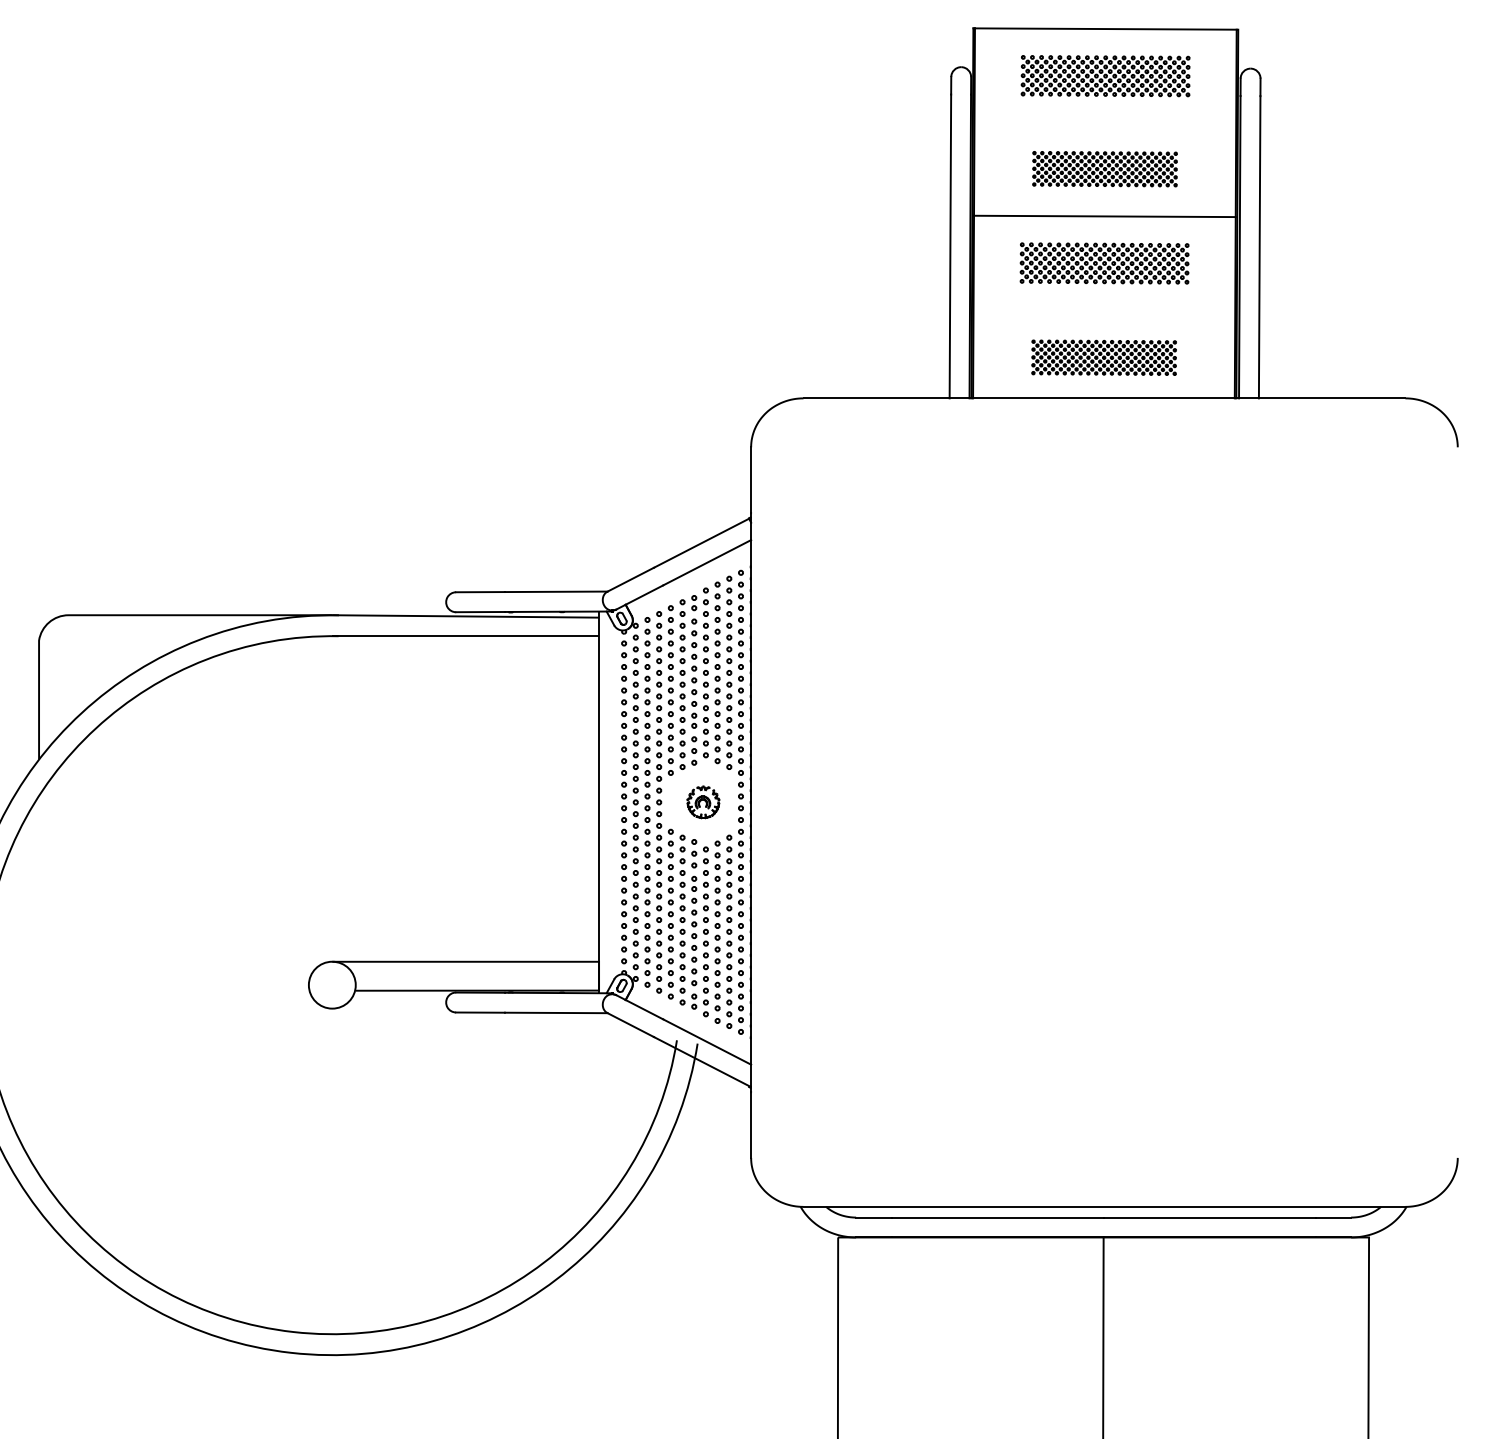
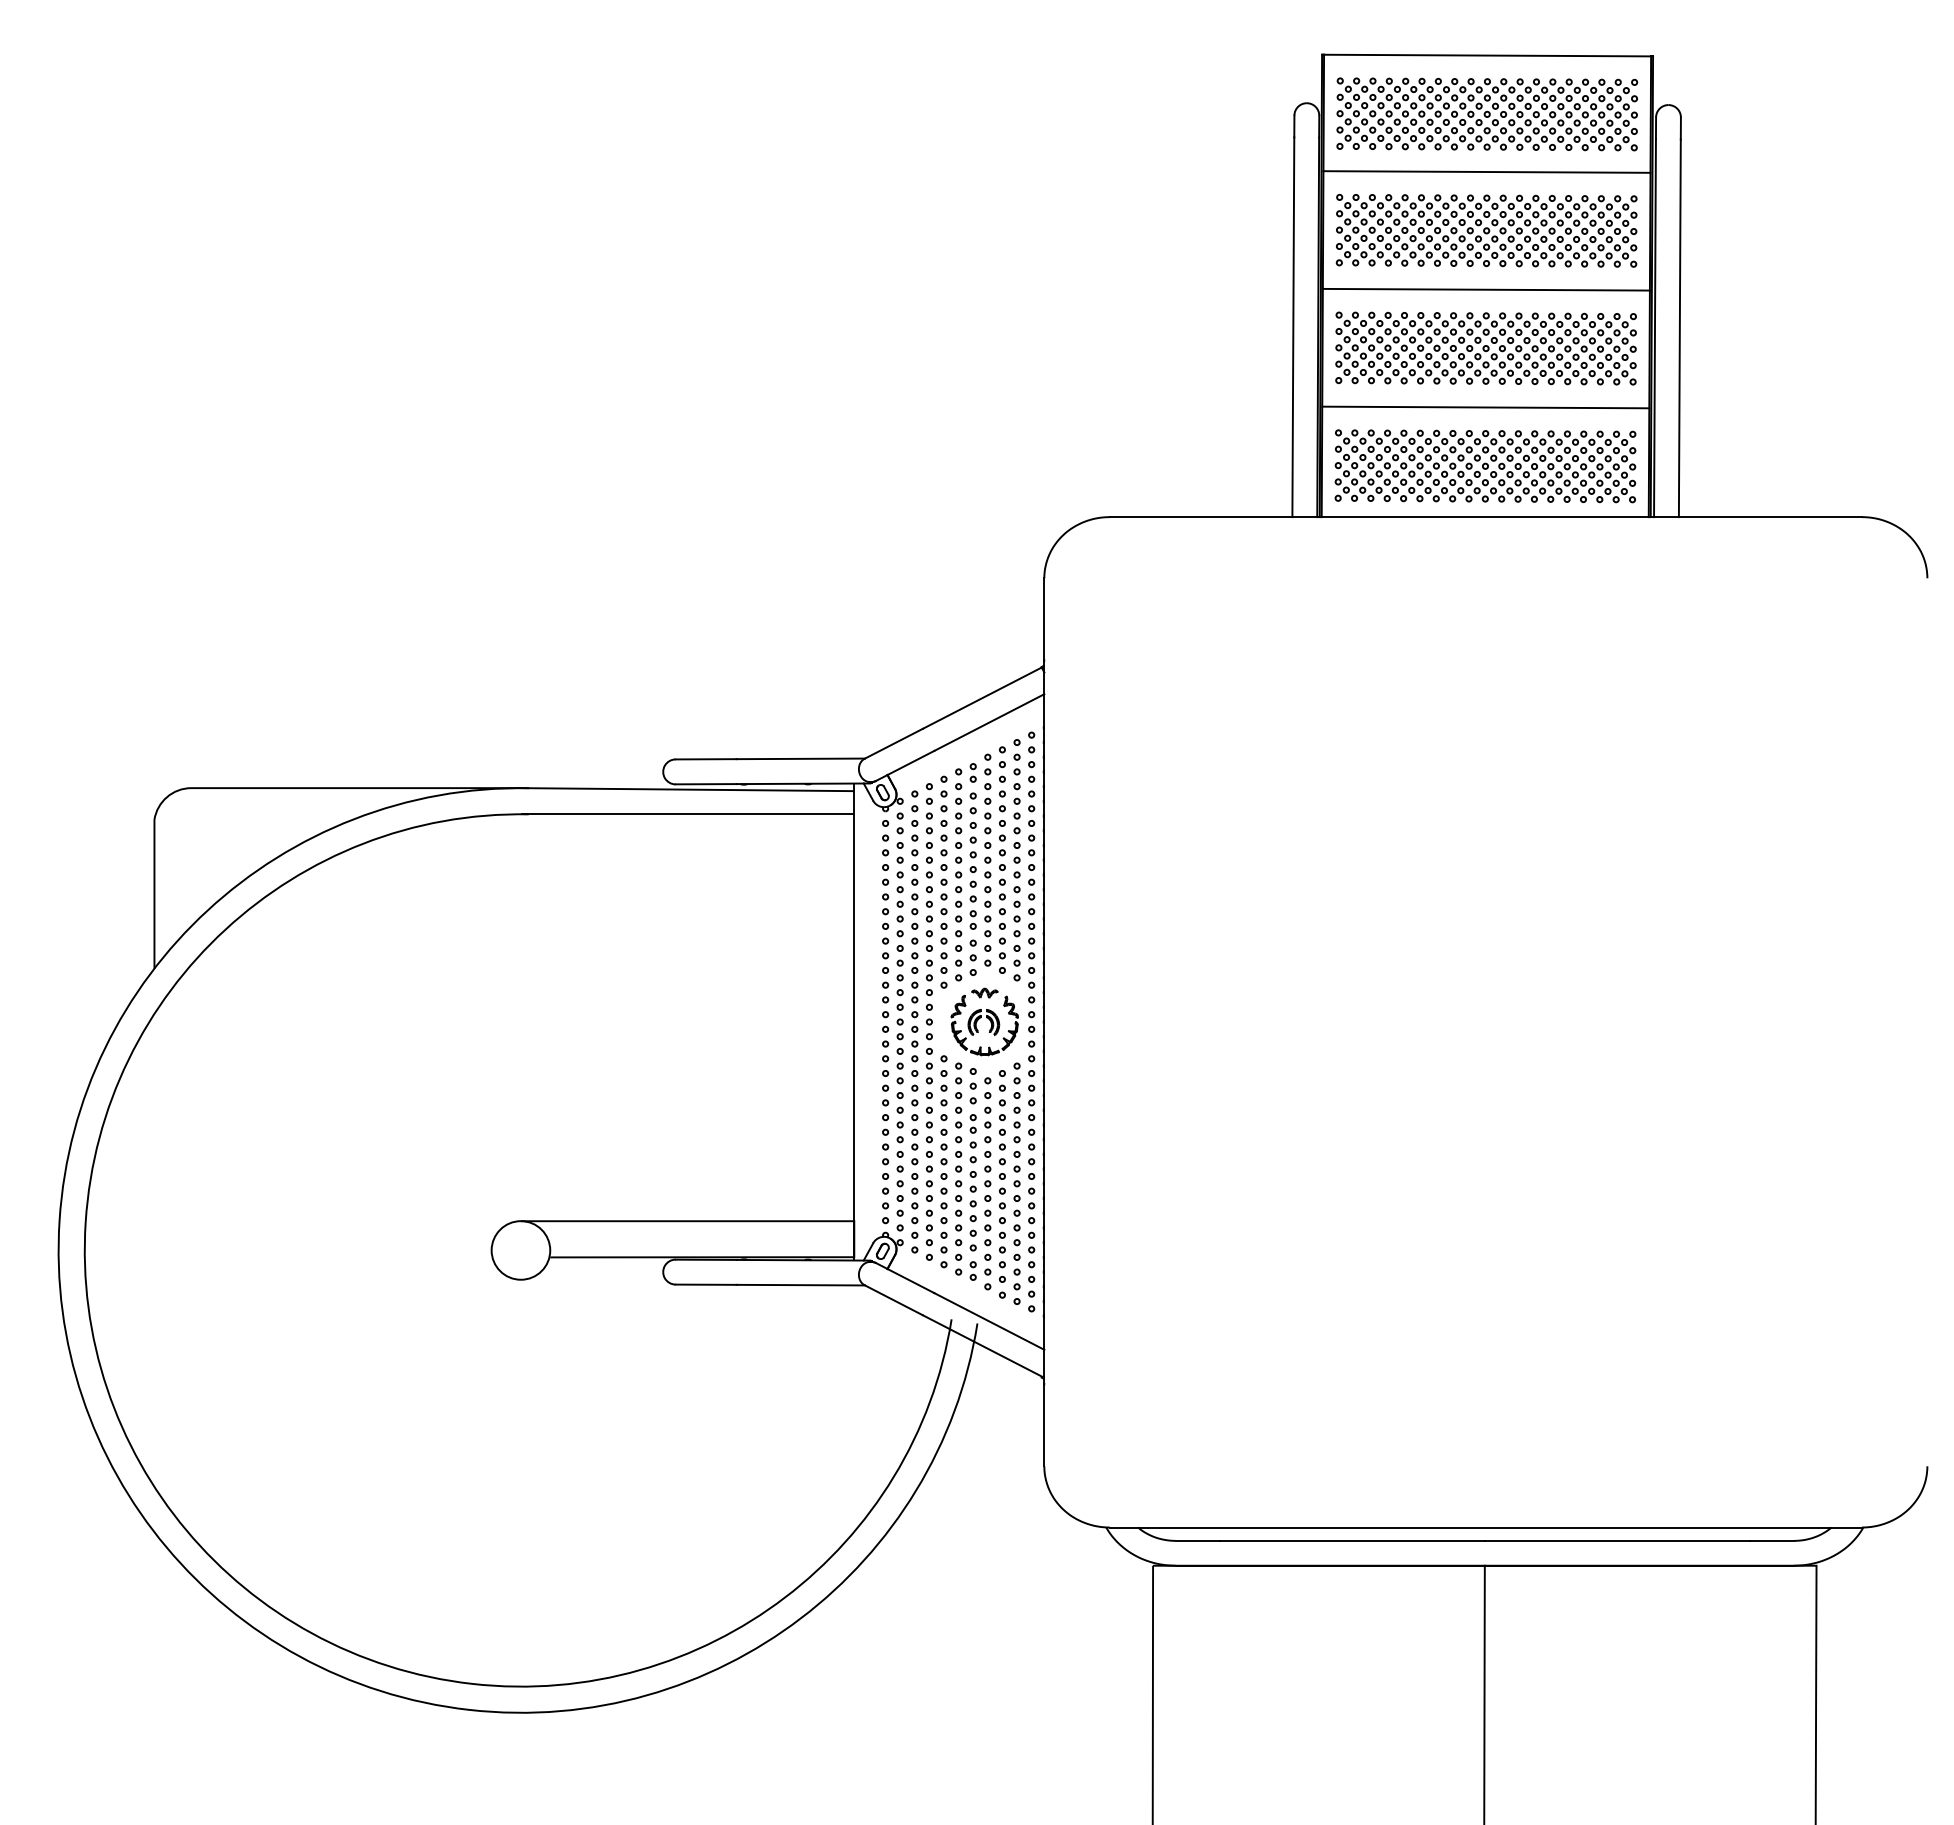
part: (1105, 76) -> (1487, 114), size x1.43
line: (1104, 121) -> (1486, 171), added
part: (1104, 169) -> (1486, 230), size x1.67
part: (1104, 263) -> (1485, 348), size x1.43
line: (1104, 310) -> (1485, 407), added
part: (1104, 357) -> (1485, 466), size x1.67
part: (703, 801) -> (984, 1021), size x1.67

